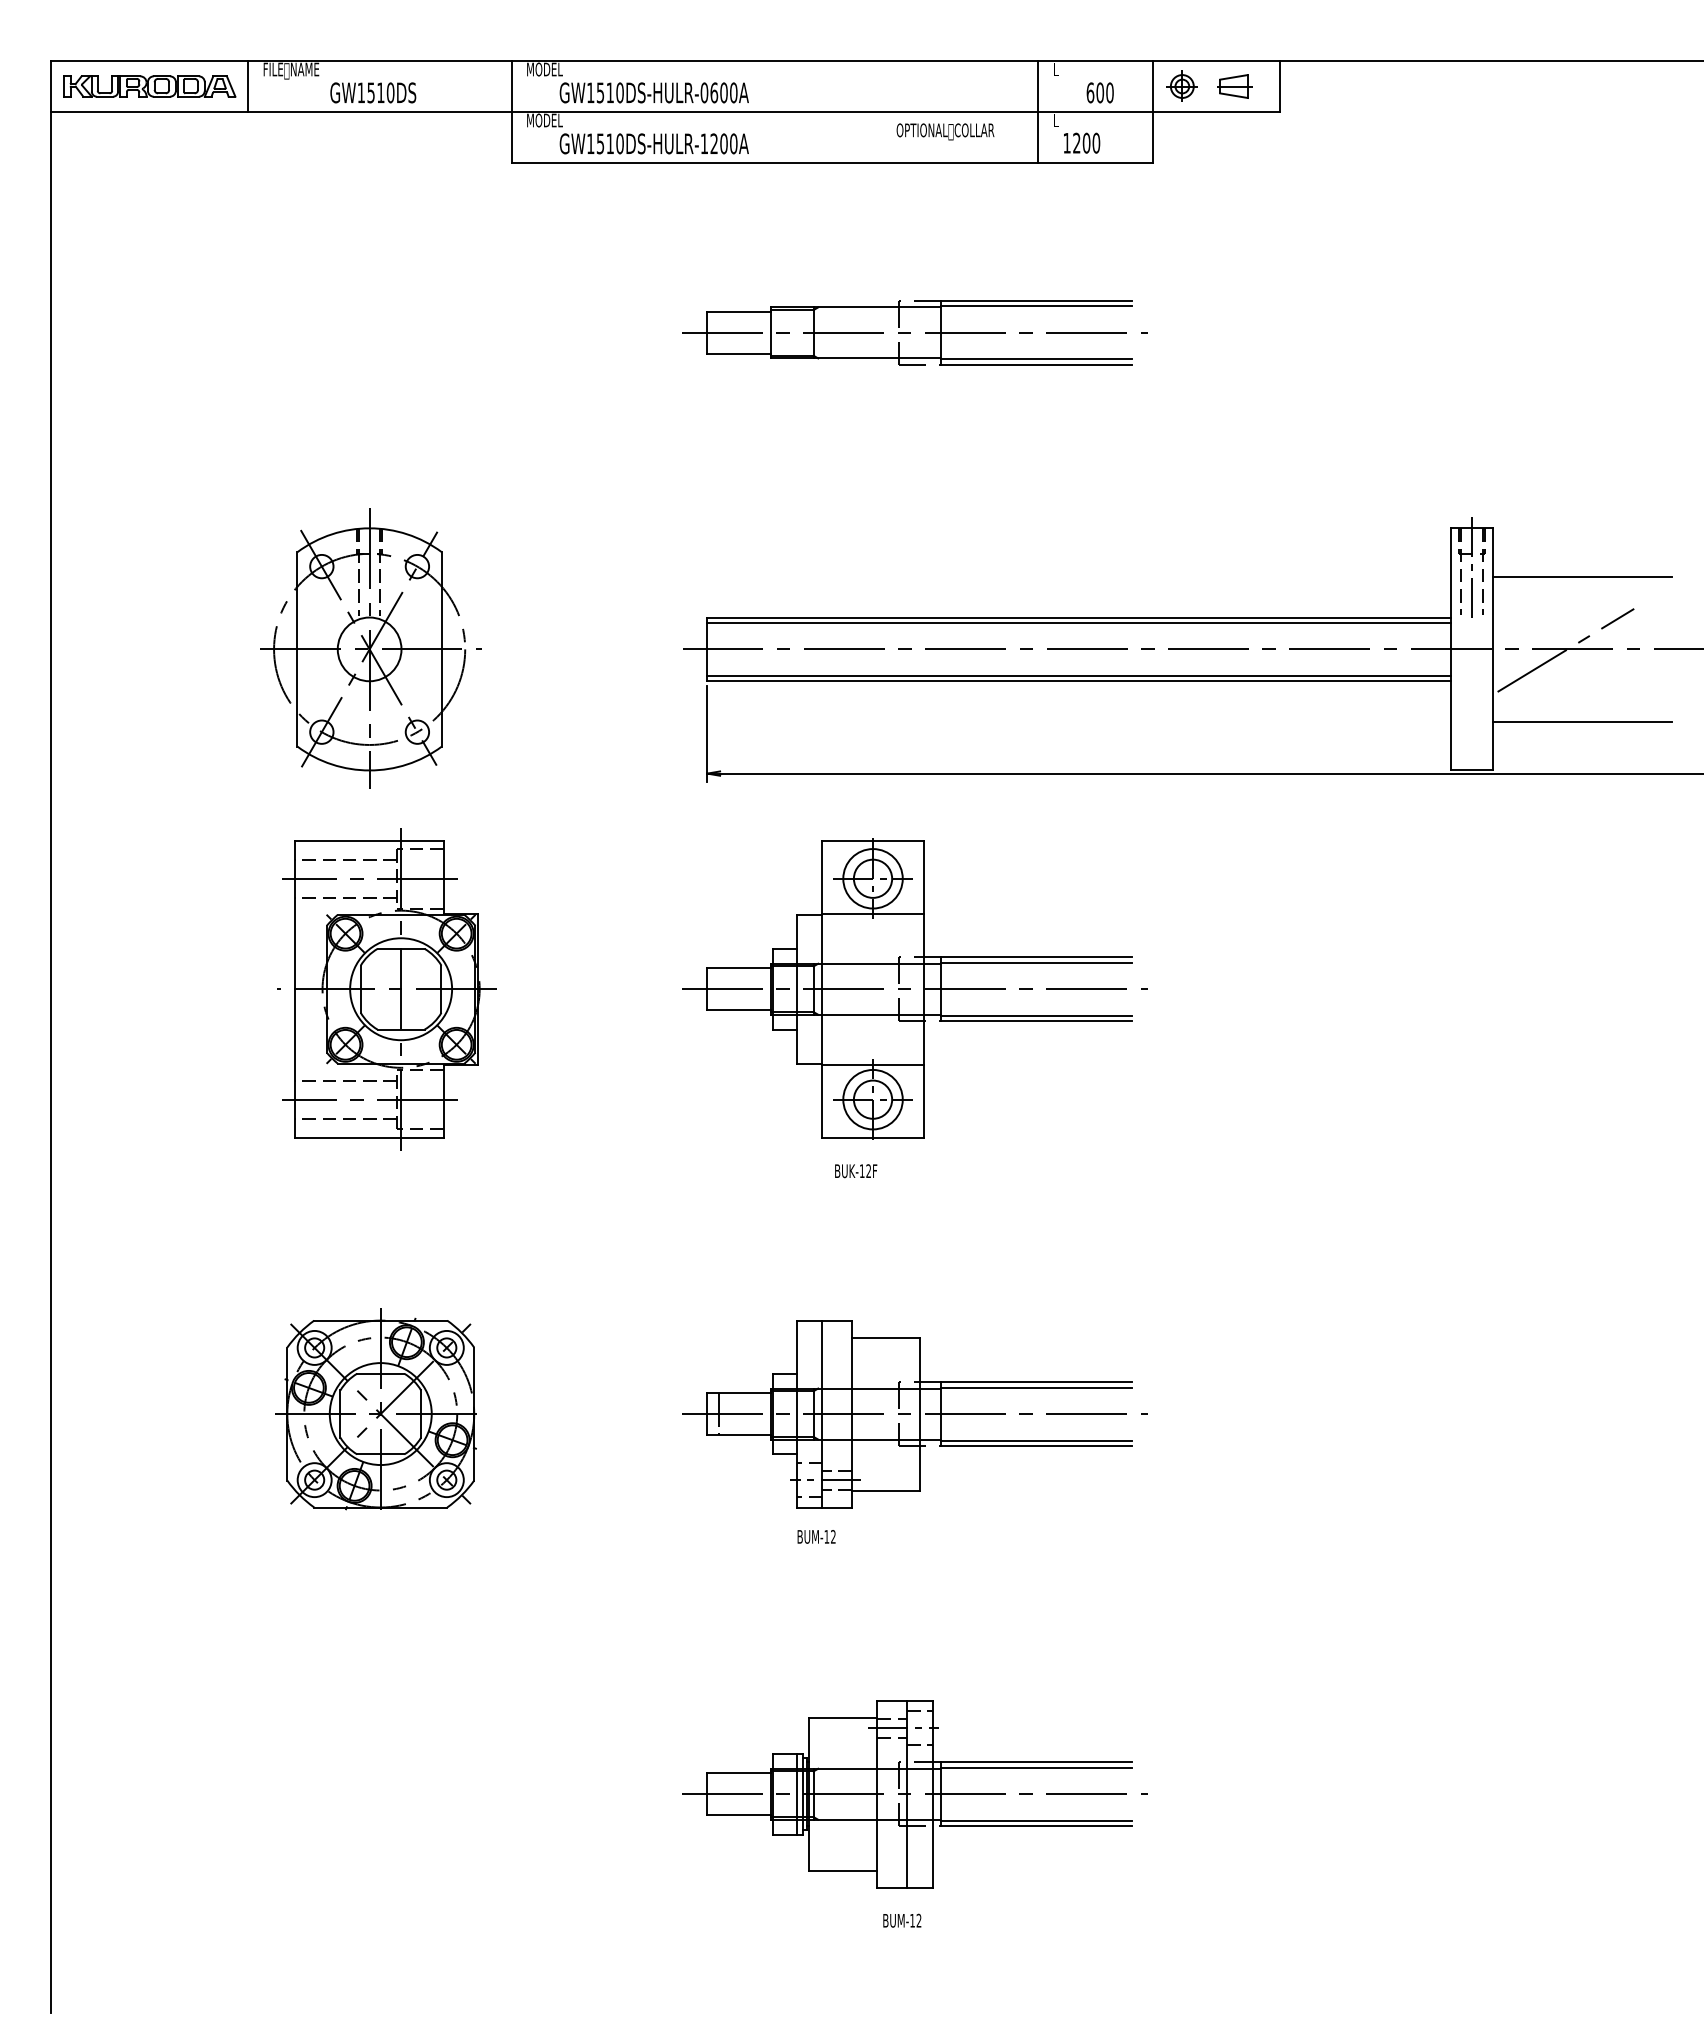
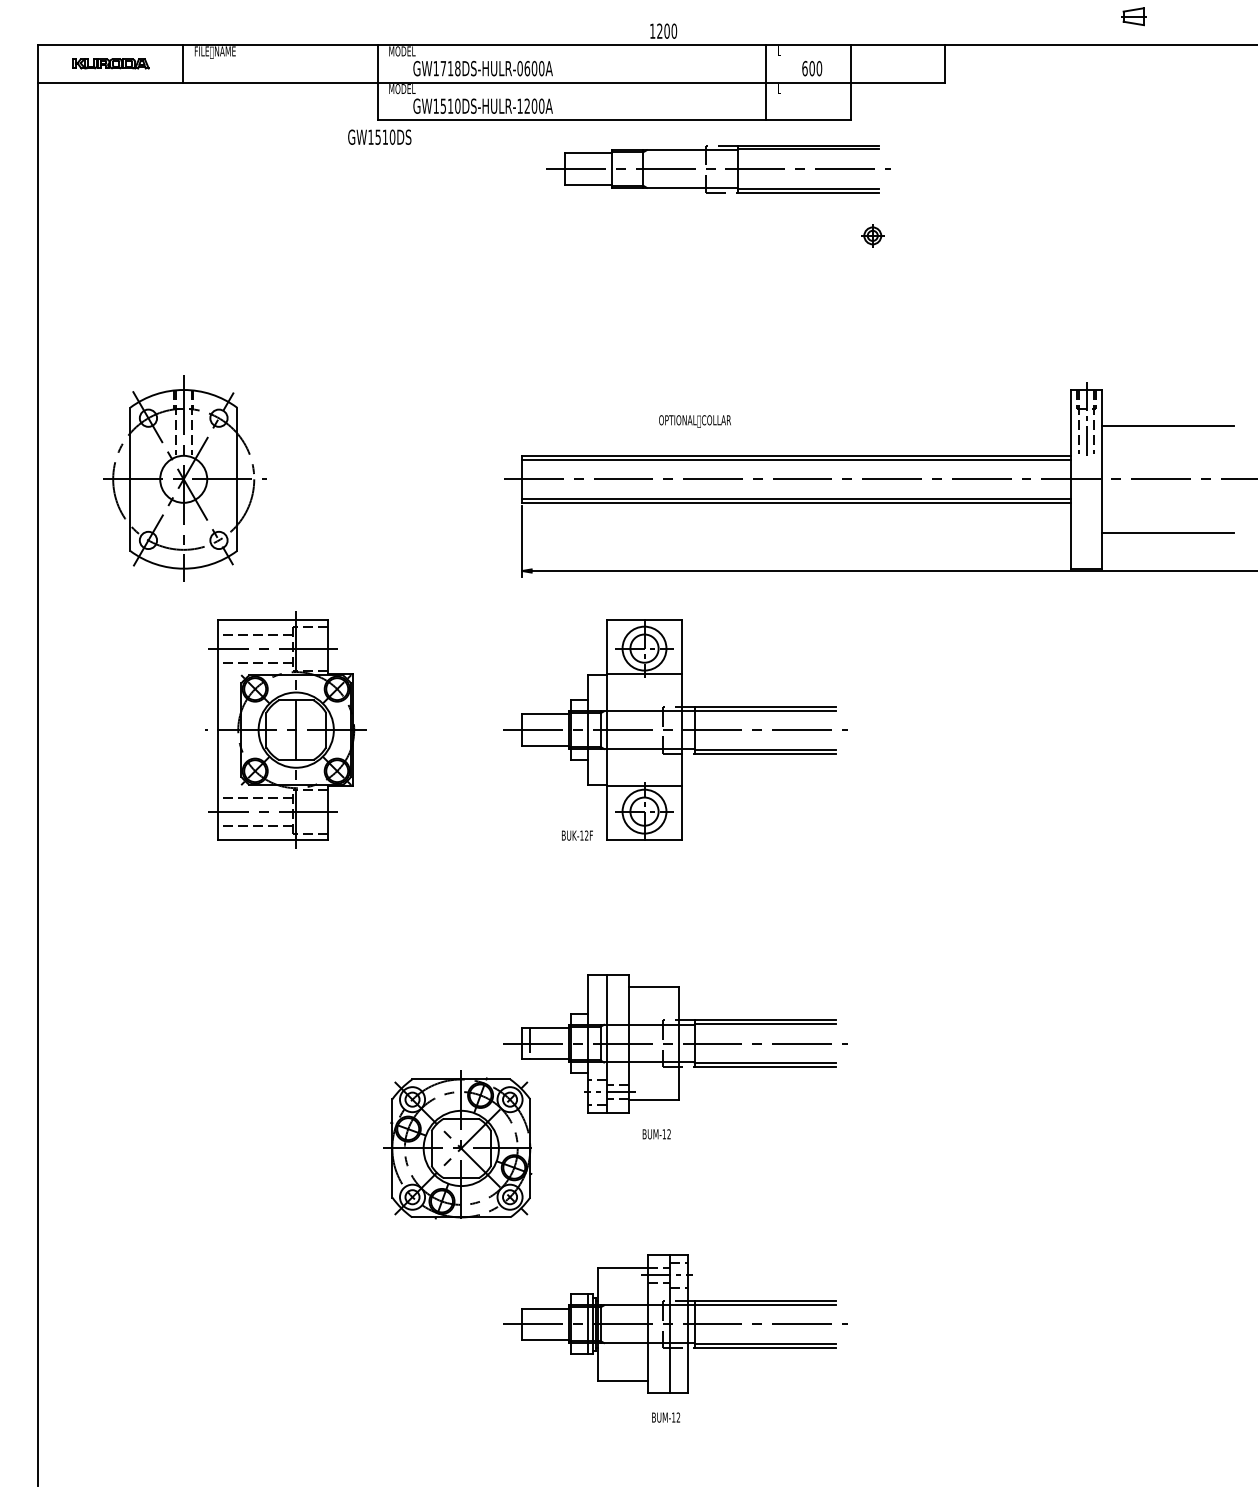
part: (1181, 85) -> (872, 235), moved
part: (149, 86) -> (110, 63), size x0.6
part: (1234, 86) -> (1134, 16), moved
text: (373, 92) -> (379, 136), moved
text: (609, 92) -> (450, 68), GW1510DS-HULR-0600A -> GW1718DS-HULR-0600A
text: (945, 131) -> (695, 421), moved
text: (1082, 142) -> (664, 30), moved
part: (914, 332) -> (717, 168), moved
part: (370, 648) -> (184, 478), moved
line: (1565, 649) -> (1155, 479), removed
text: (856, 1171) -> (577, 835), moved
part: (375, 1409) -> (457, 1145), moved
text: (816, 1536) -> (656, 1134), moved

